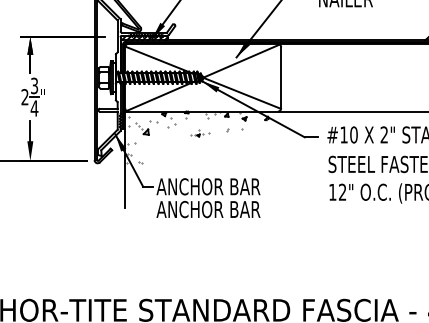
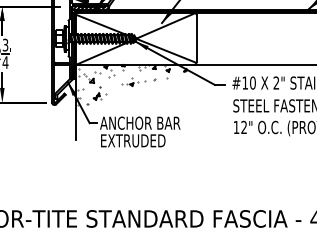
part: (199, 133) -> (133, 81), size x1.67
part: (156, 148) -> (100, 93), added
text: (208, 209) -> (140, 140), ANCHOR BAR -> EXTRUDED

